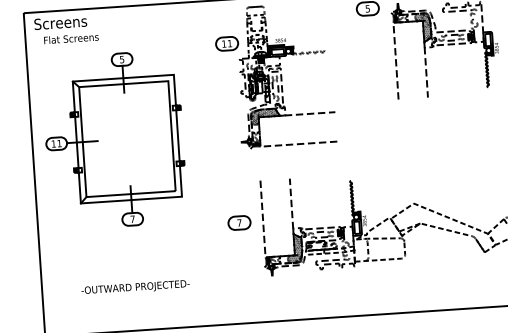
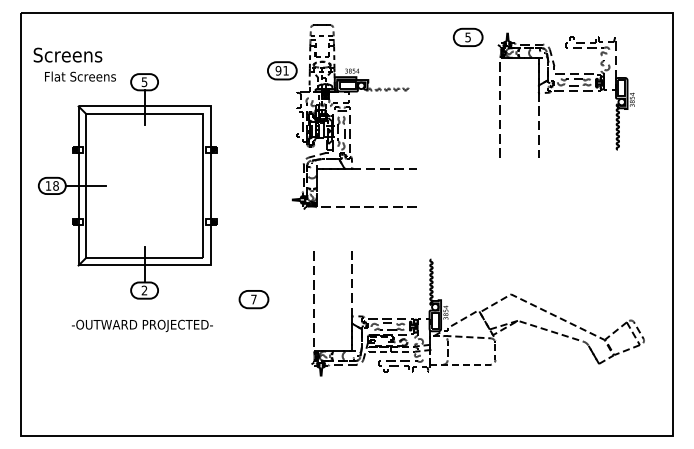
hatch: (423, 27) -> (538, 66), removed
text: (66, 29) -> (74, 64), moved
text: (224, 43) -> (278, 70), 11 -> 91
hatch: (265, 116) -> (325, 168), removed
text: (59, 143) -> (55, 185), 11 -> 18
text: (132, 219) -> (144, 290), 7 -> 2
part: (239, 222) -> (253, 299), moved
hatch: (294, 248) -> (352, 342), removed
text: (135, 287) -> (142, 325), moved

